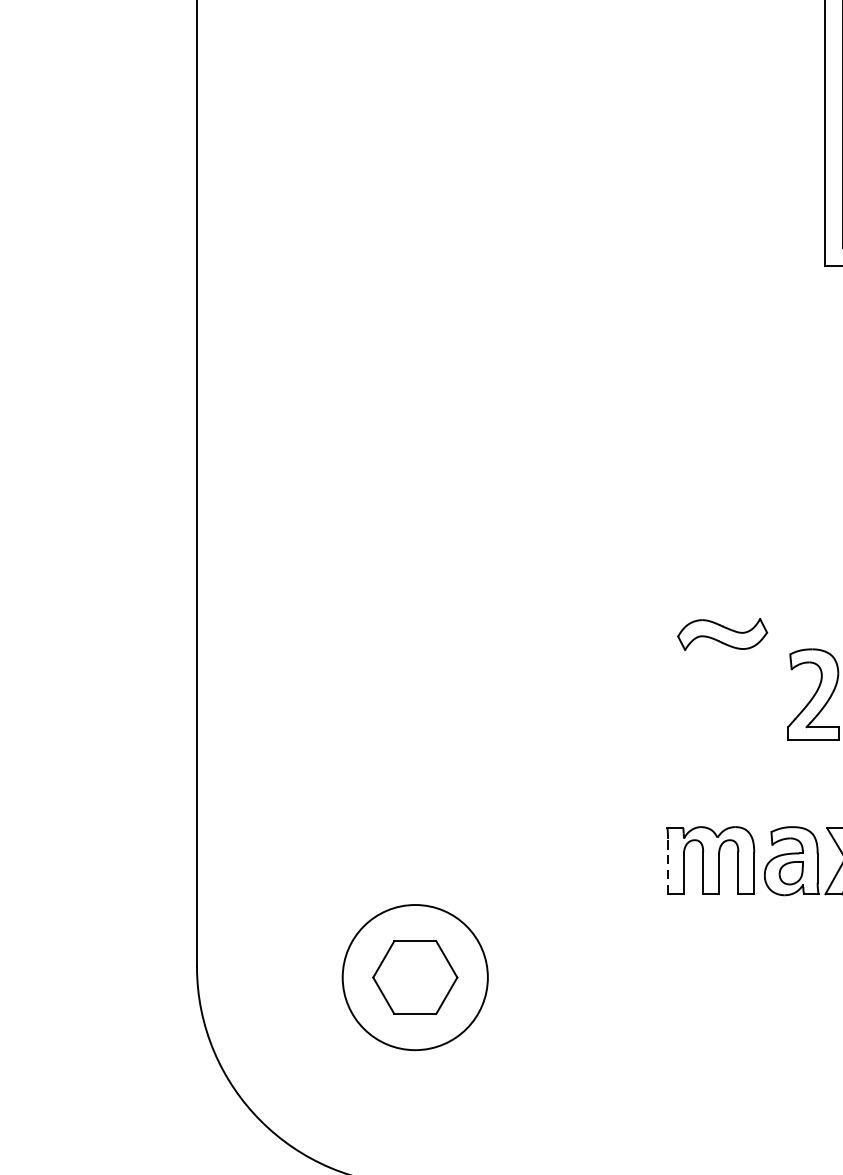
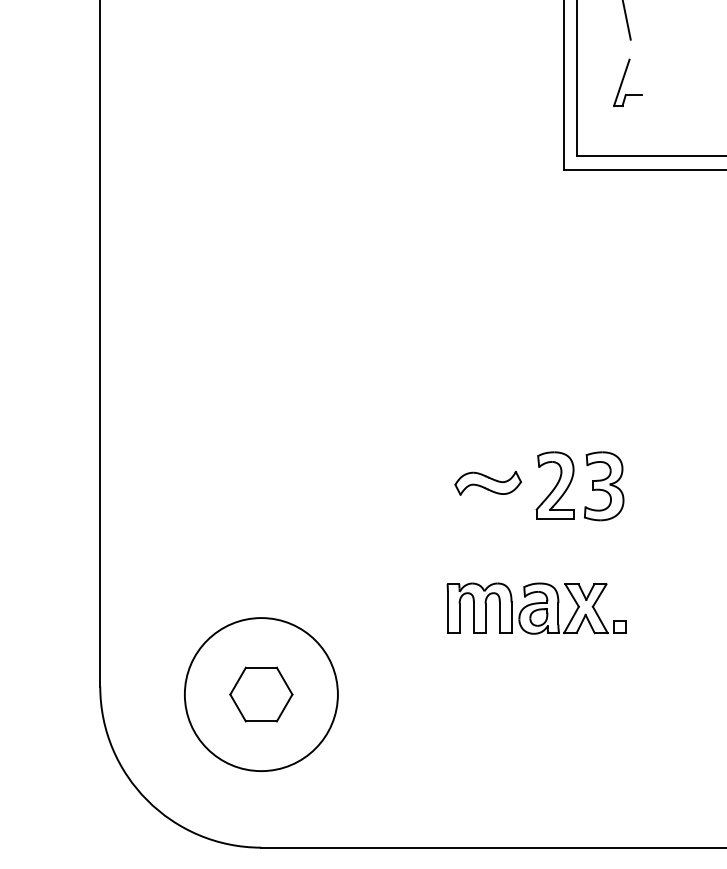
part: (722, 634) -> (488, 483), moved
line: (667, 866) -> (447, 612), dashed -> solid
circle: (414, 977) -> (260, 694), size x1.43

